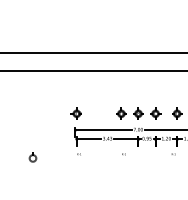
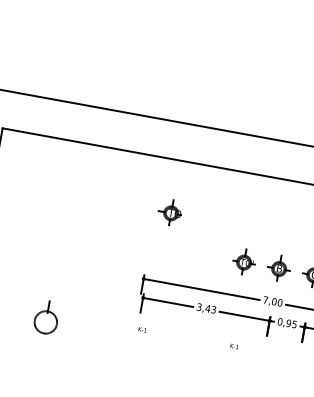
part: (75, 113) -> (168, 212), moved
part: (32, 157) -> (45, 319), size x1.6

